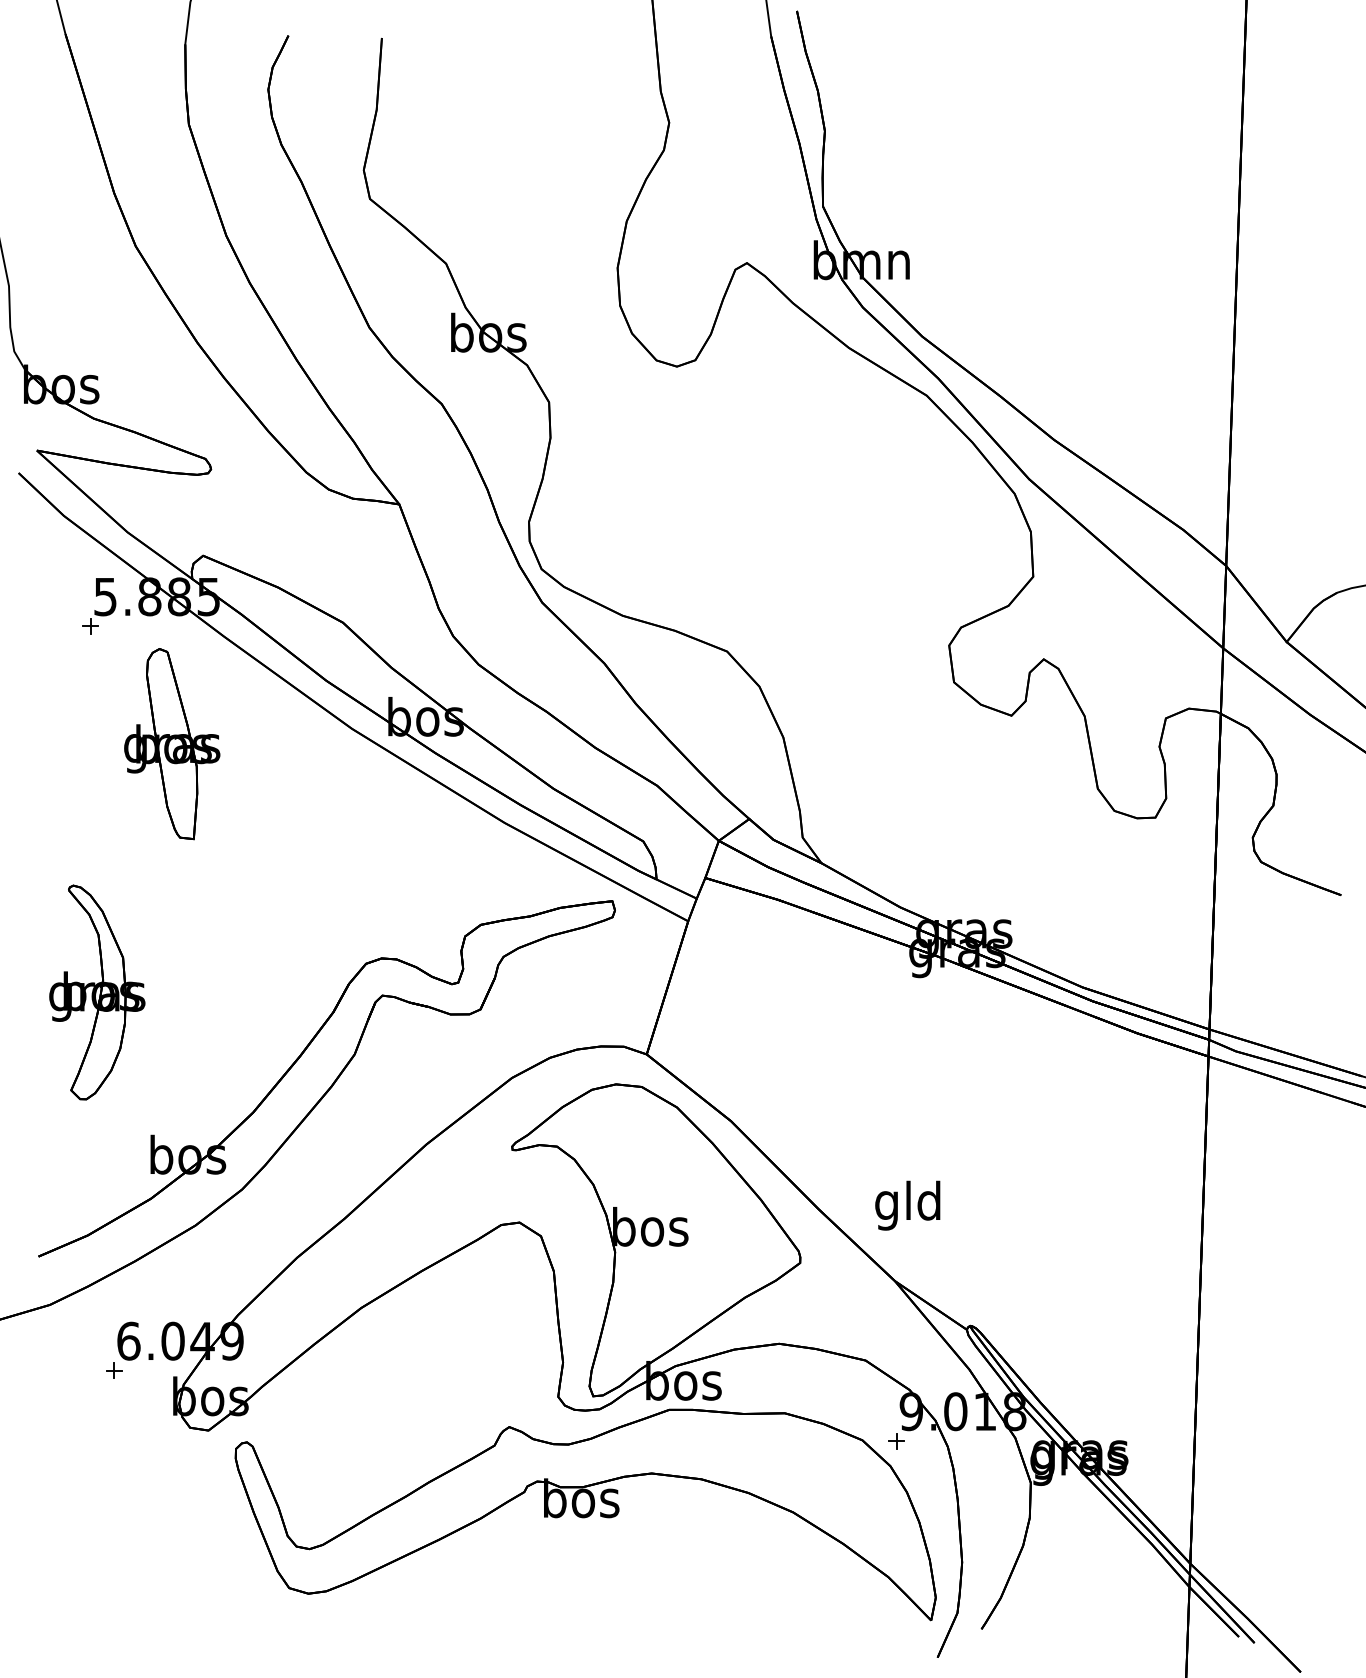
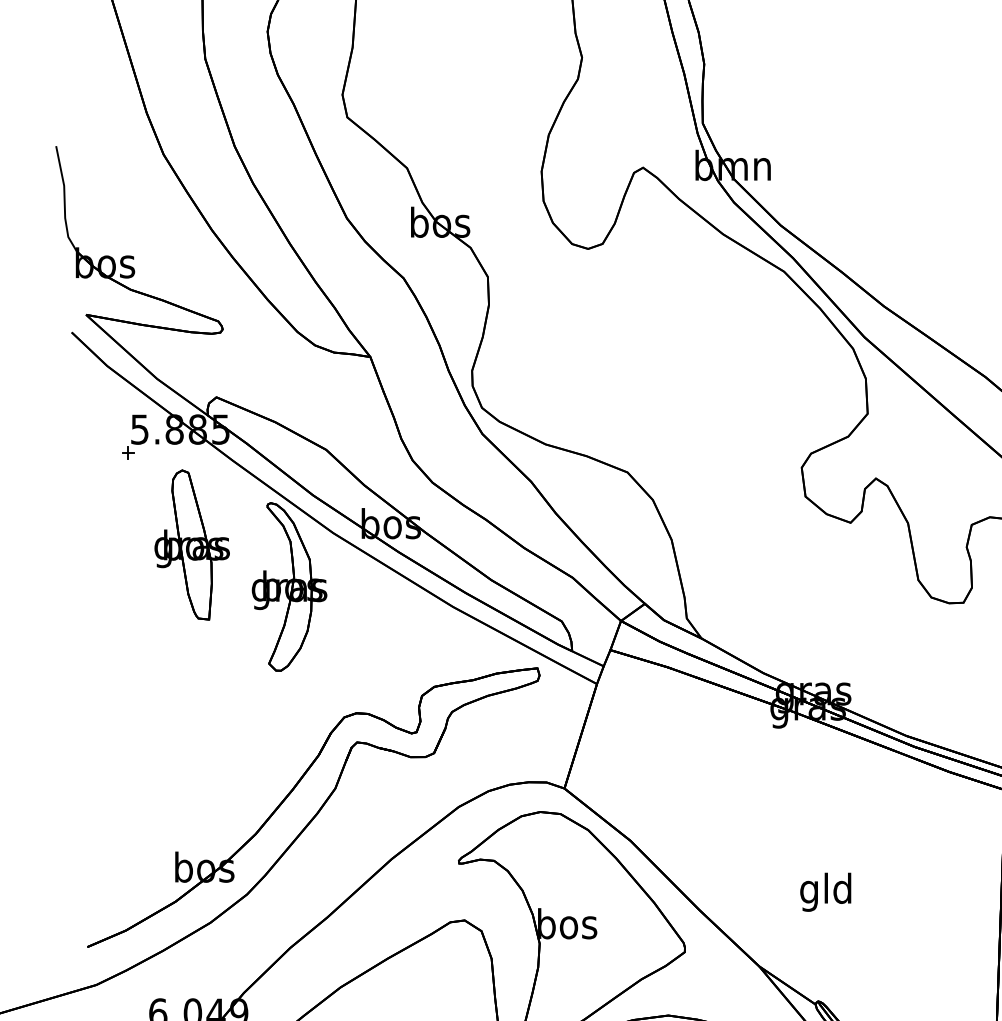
part: (97, 992) -> (289, 586), moved
text: (907, 1205) -> (825, 892), moved

